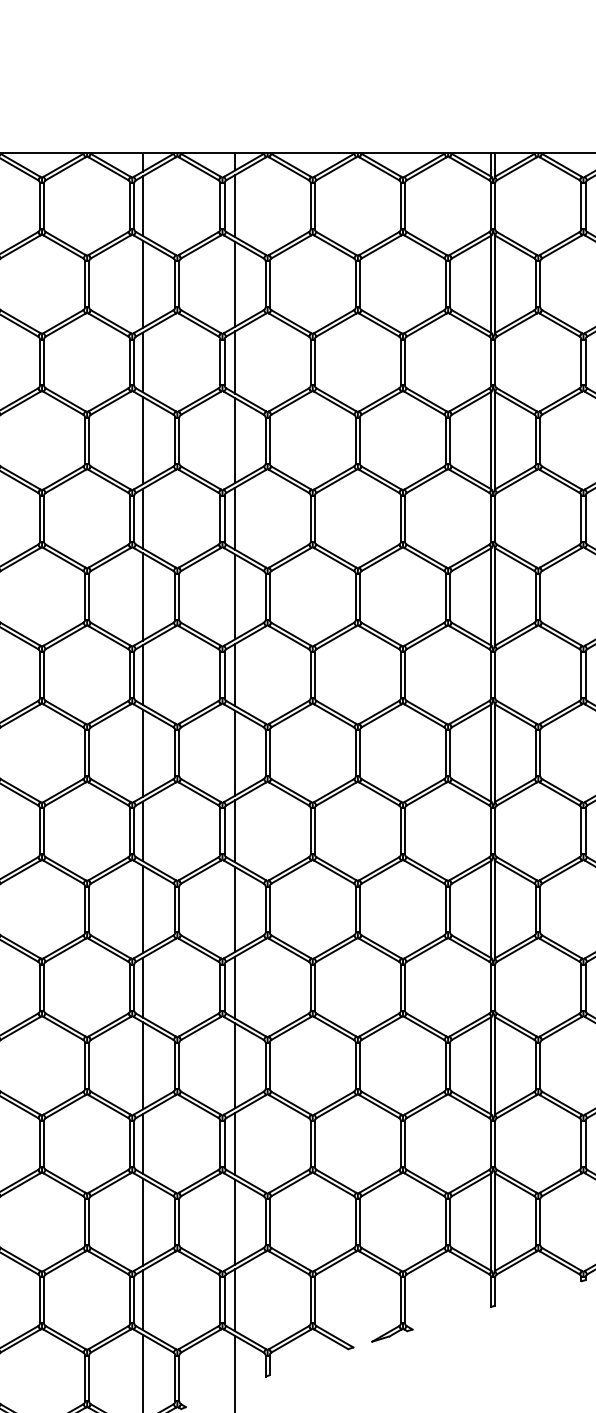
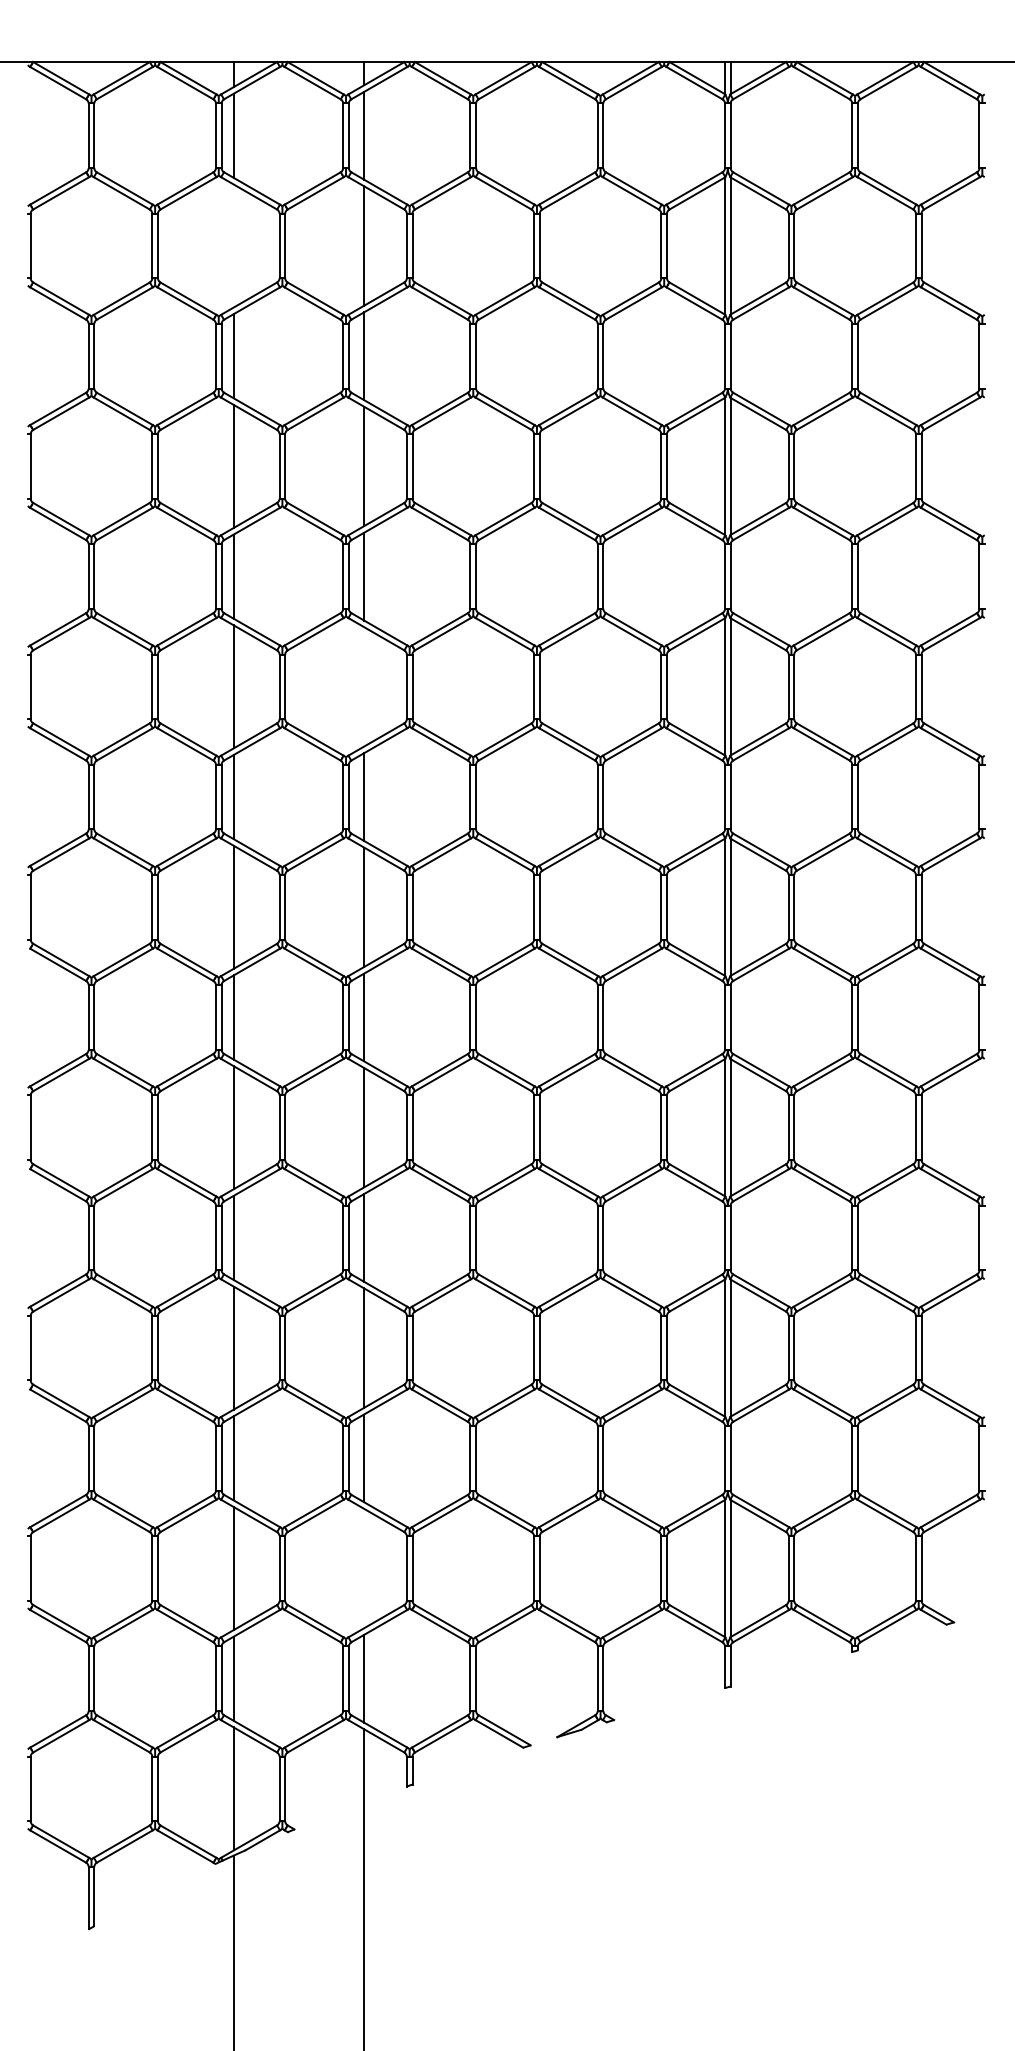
line: (142, 283) -> (233, 245), removed
line: (235, 596) -> (364, 686), removed
line: (235, 1222) -> (364, 1568), removed

